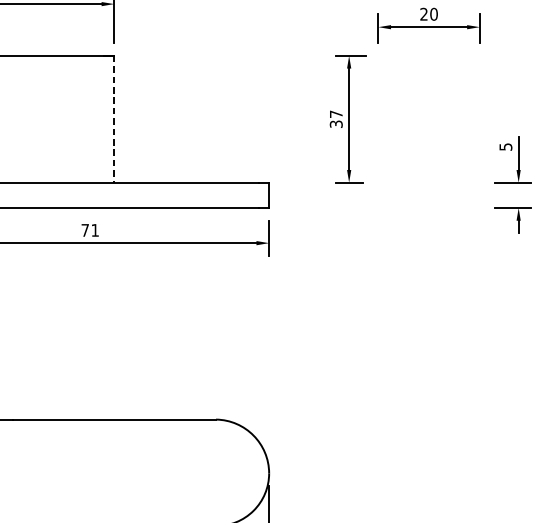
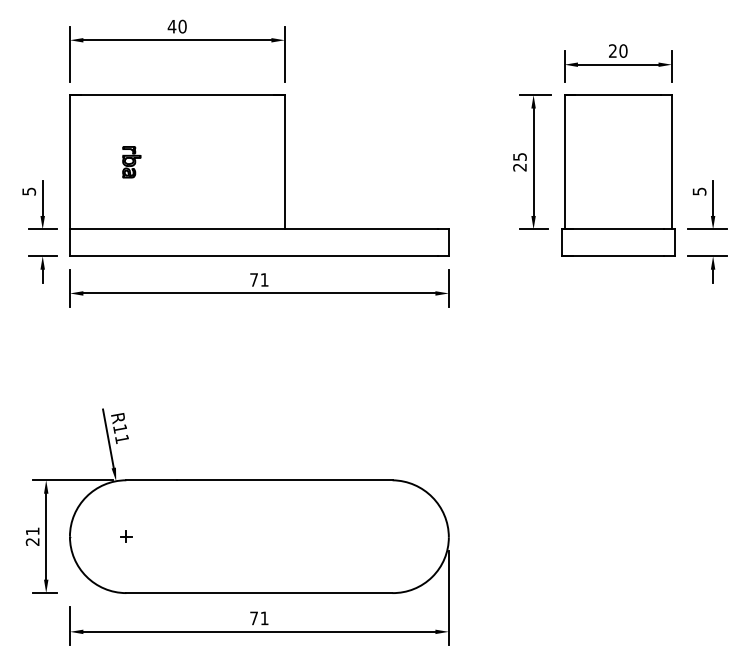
line: (113, 119) -> (284, 162), dashed -> solid
text: (335, 119) -> (519, 162), 37 -> 25
part: (429, 131) -> (618, 175), added

